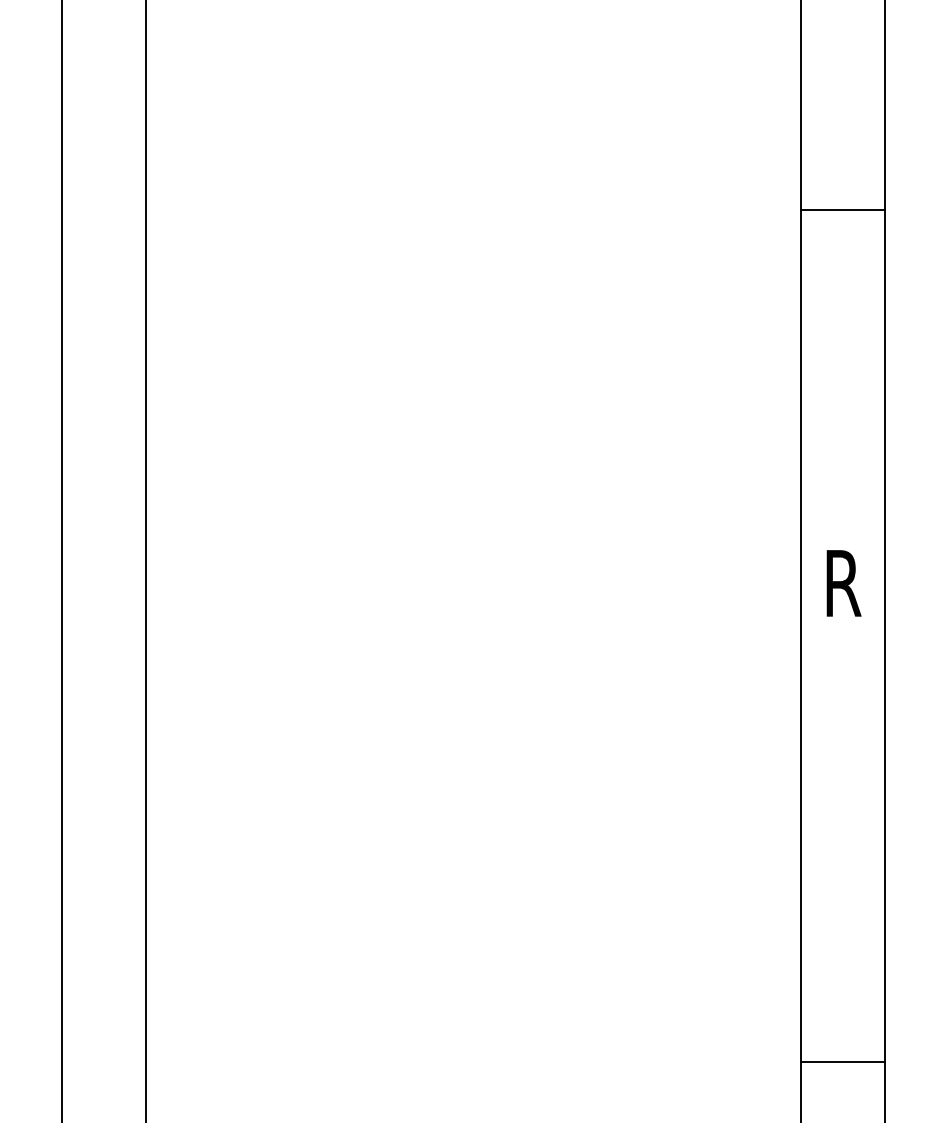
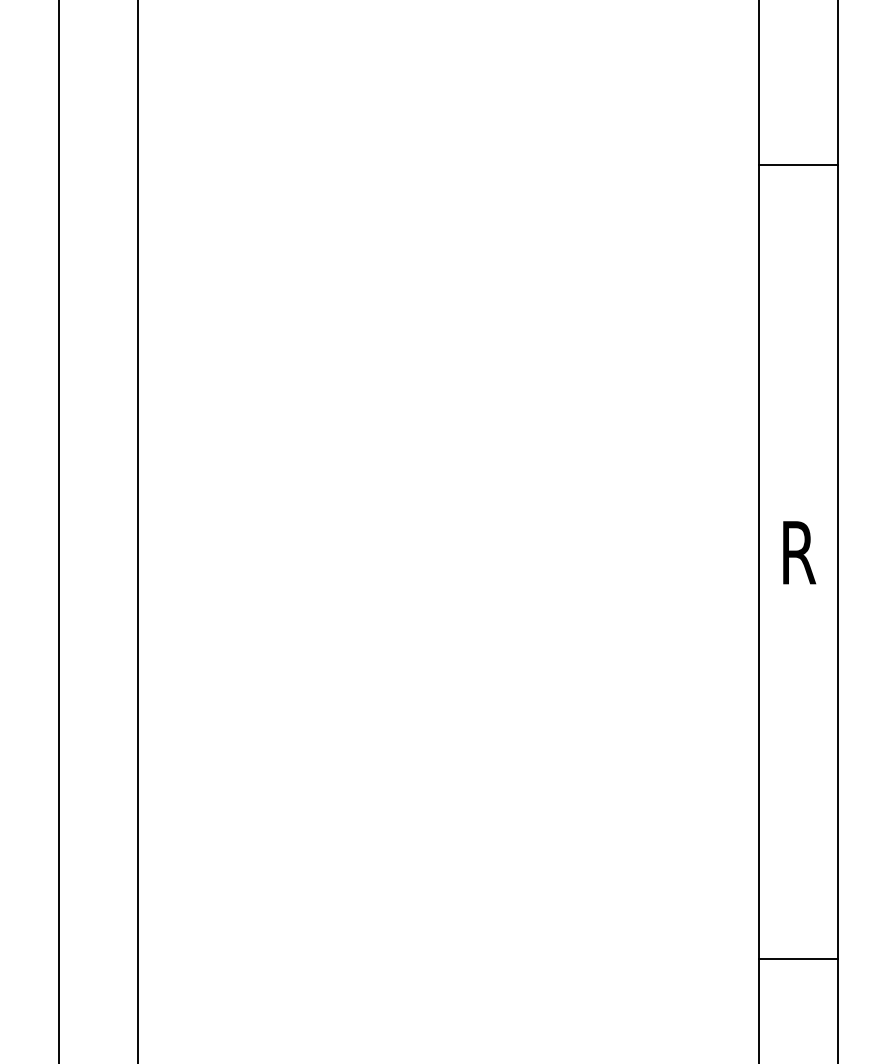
line: (843, 210) -> (799, 165), moved
line: (843, 1061) -> (799, 958), moved

